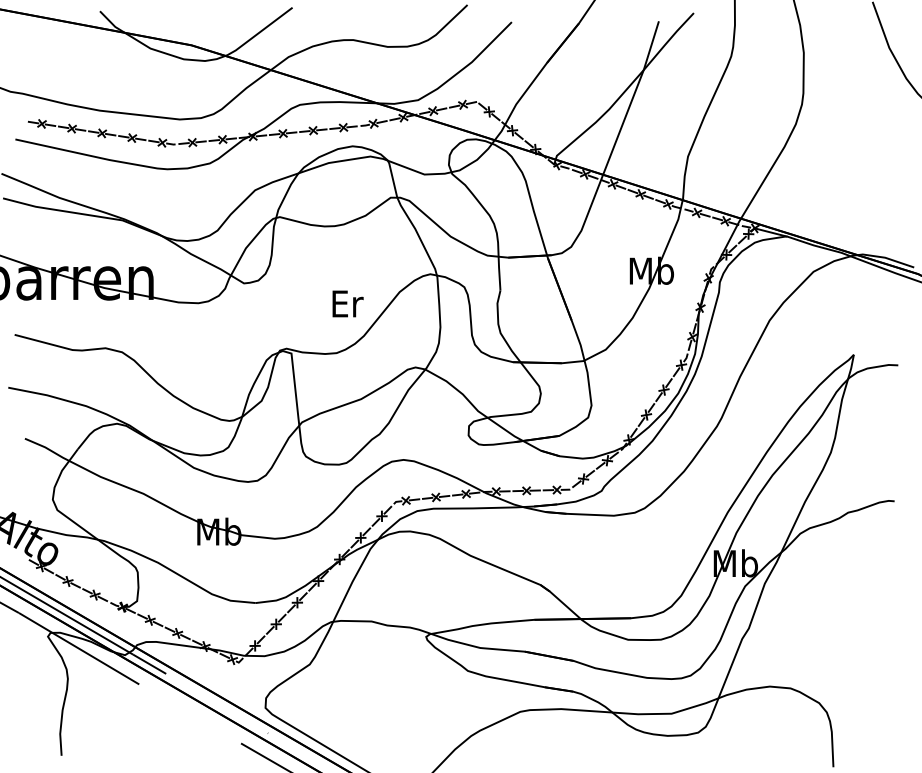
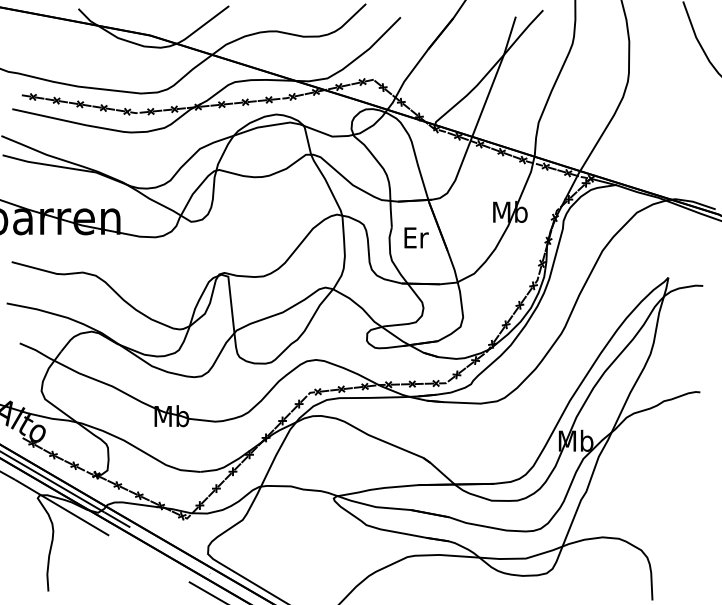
text: (347, 303) -> (416, 237), moved

